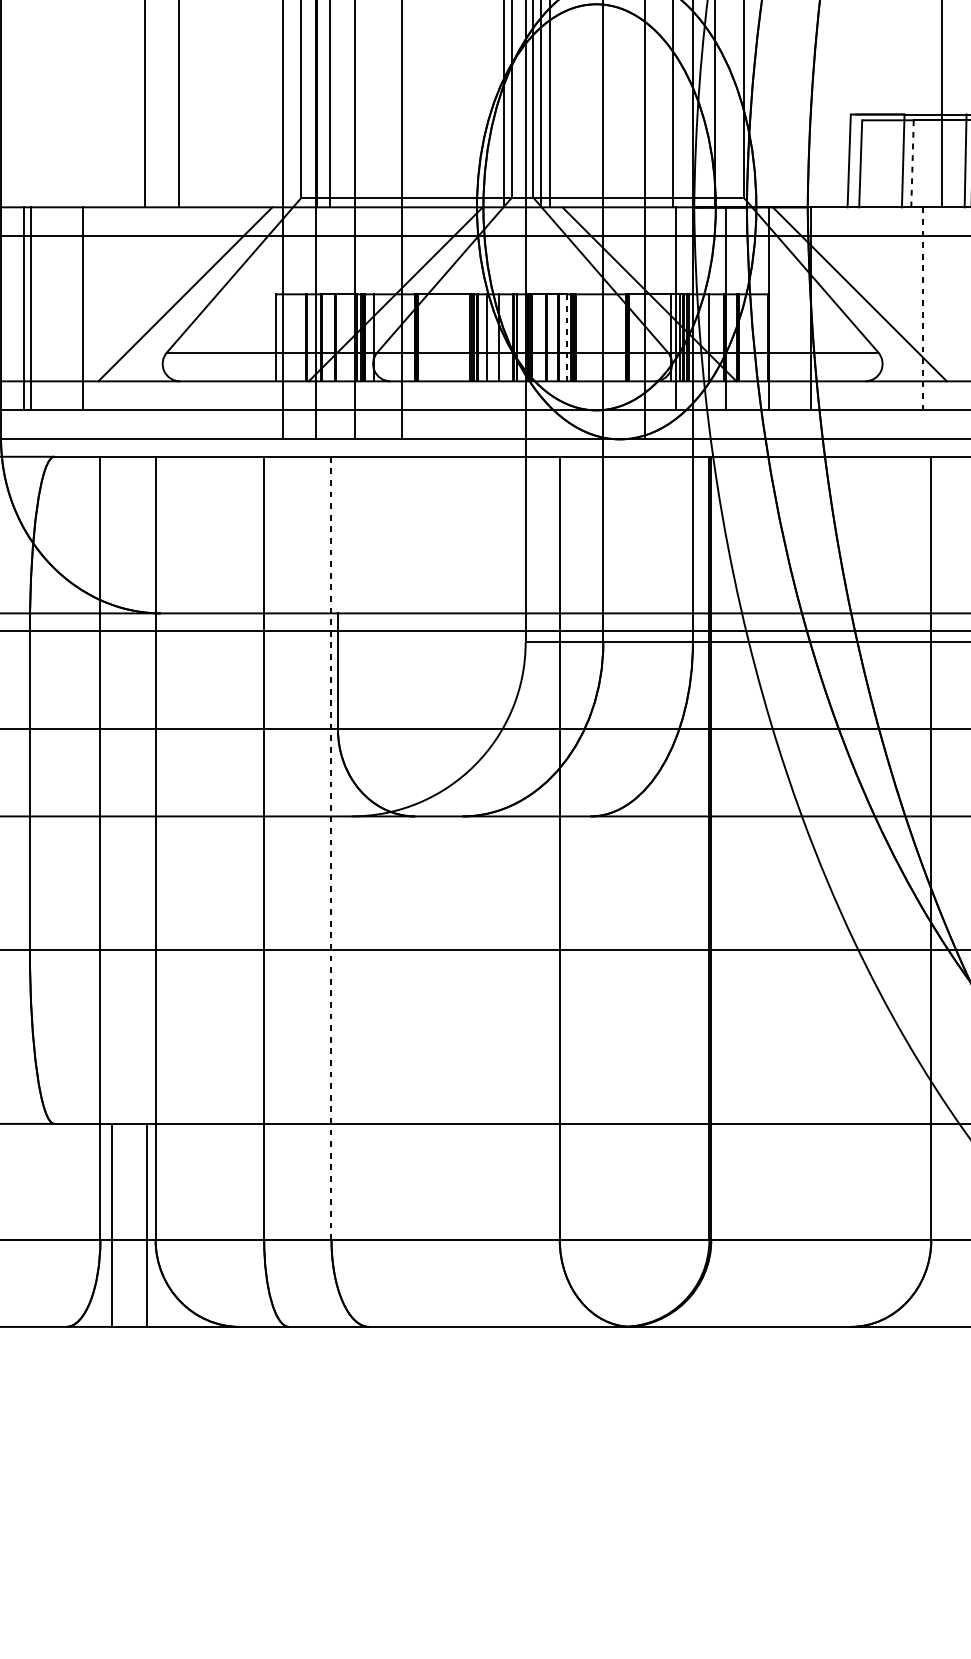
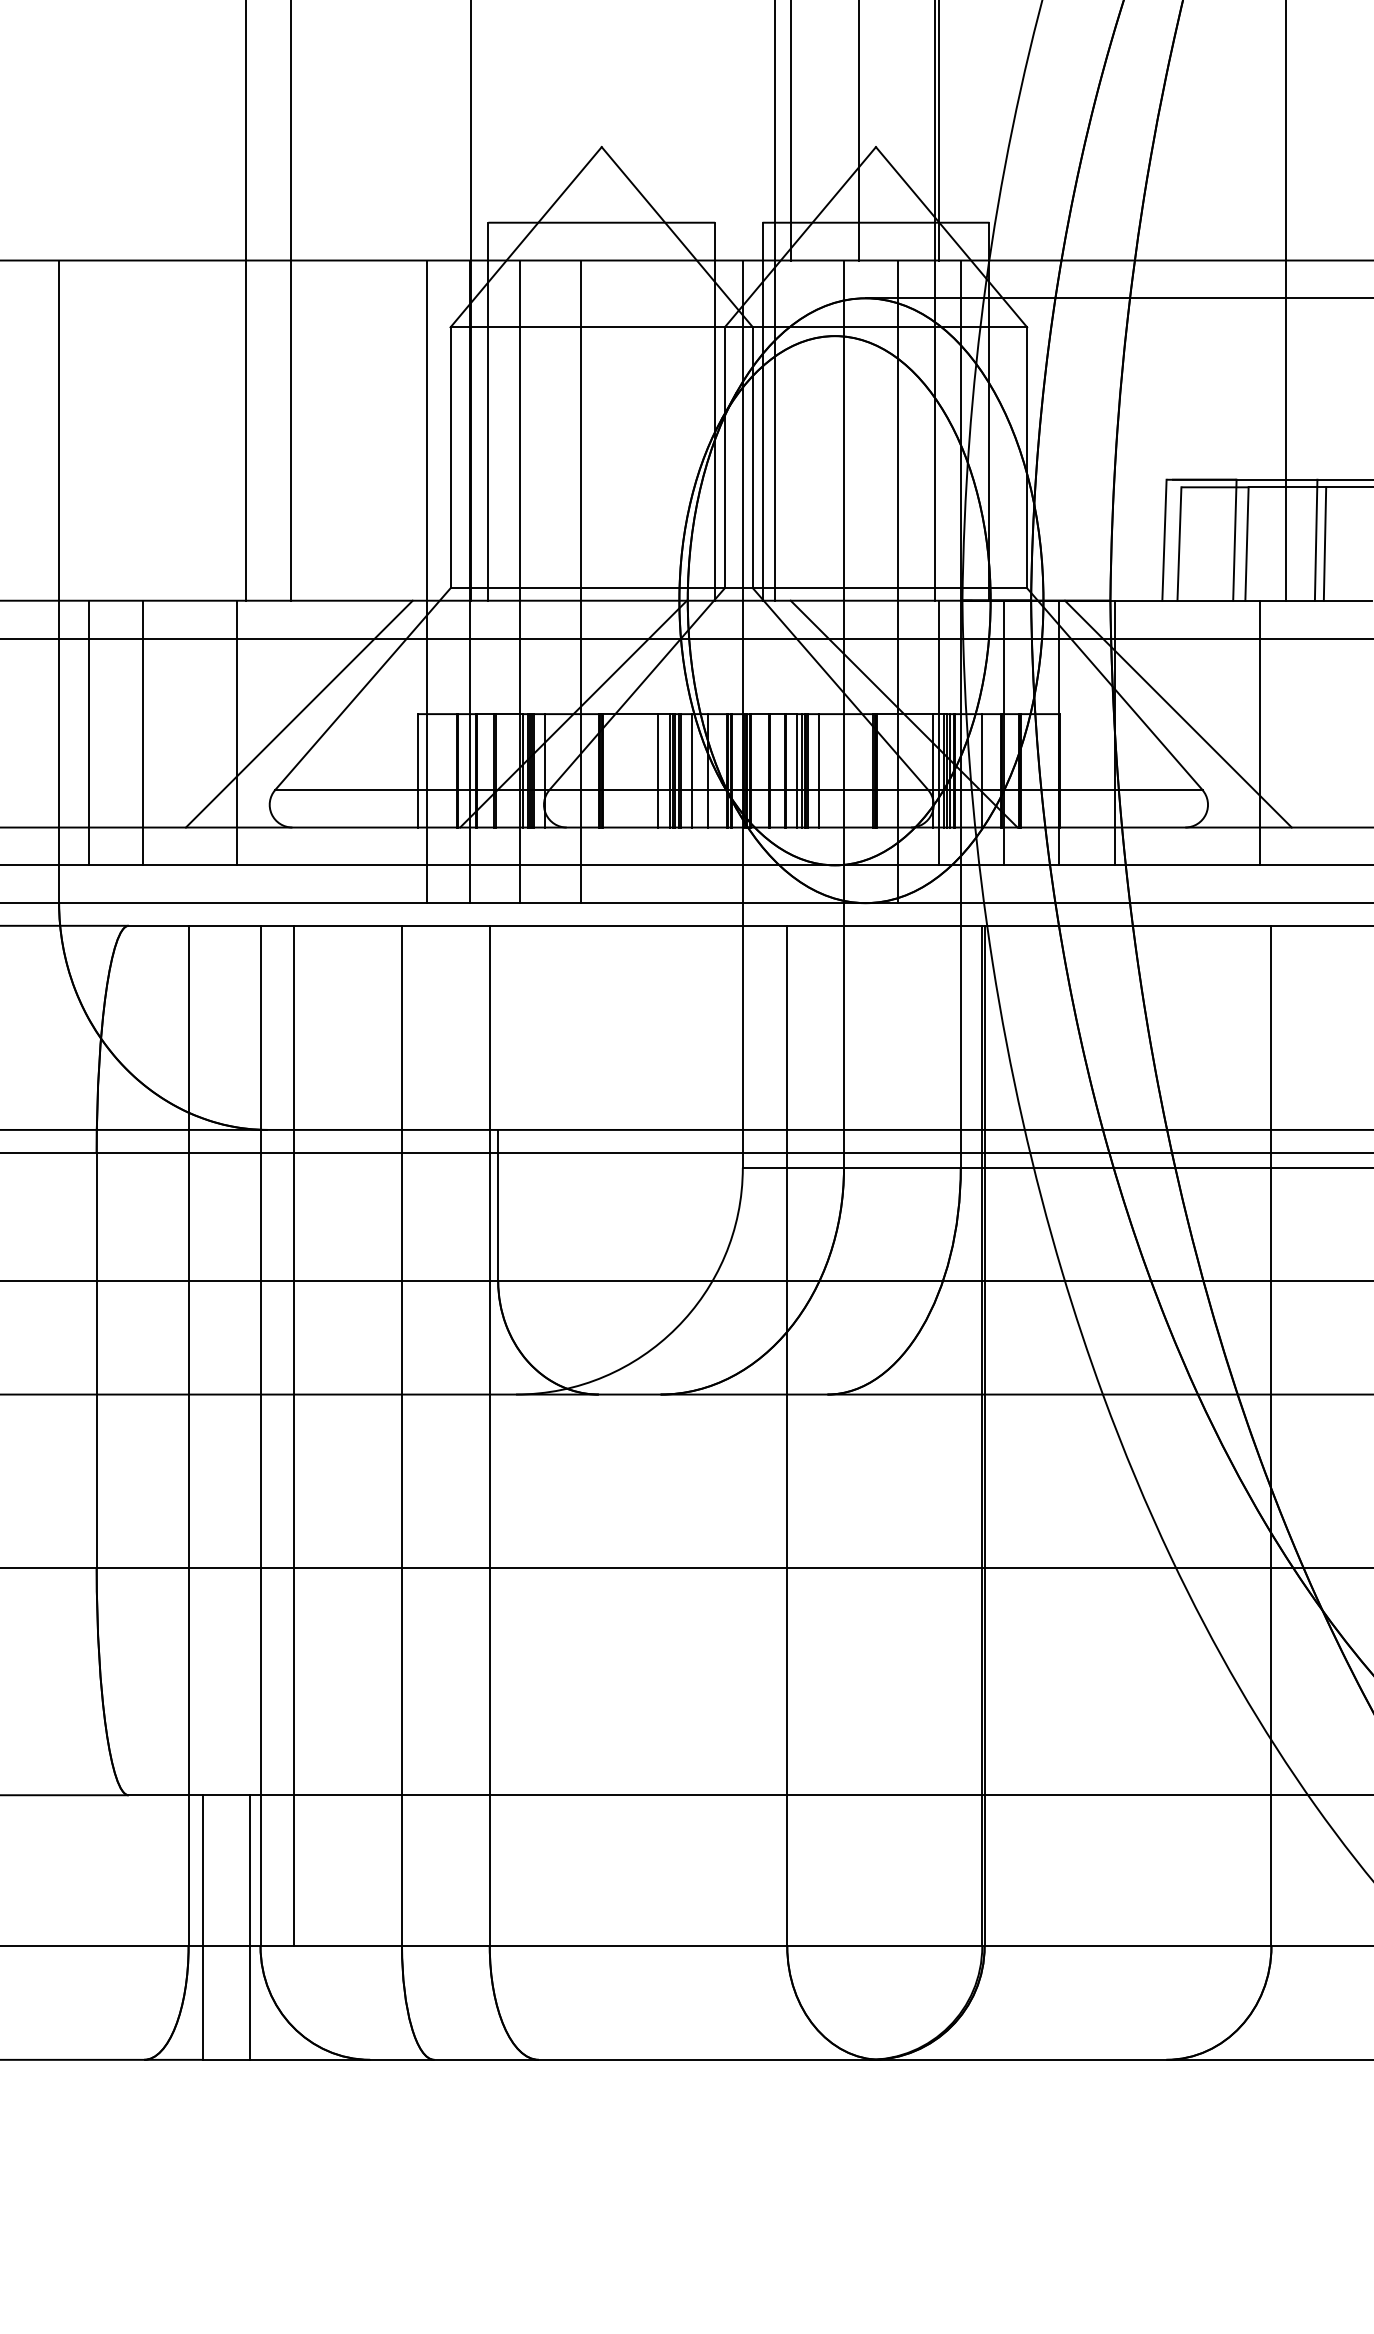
line: (912, 164) -> (1246, 544), dashed -> solid
line: (31, 308) -> (143, 732), moved
line: (83, 308) -> (237, 732), moved
line: (922, 309) -> (1260, 733), dashed -> solid
line: (460, 337) -> (658, 770), added
line: (566, 337) -> (796, 770), dashed -> solid
line: (584, 337) -> (819, 770), added
line: (181, 847) -> (294, 1435), added
line: (331, 848) -> (489, 1436), dashed -> solid

